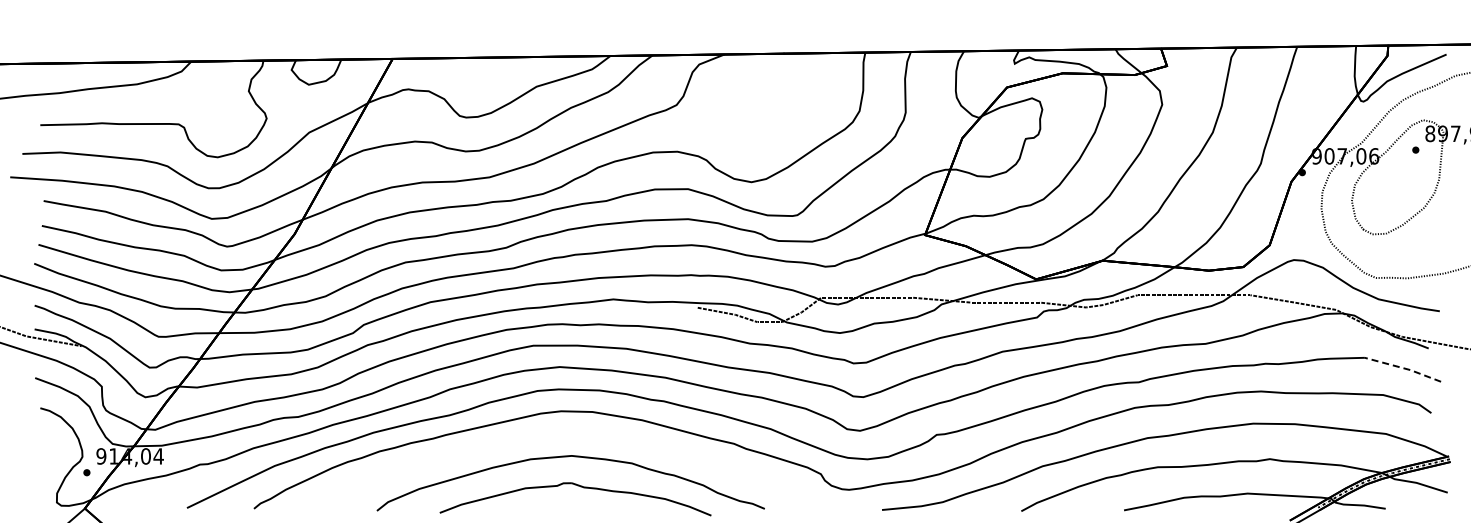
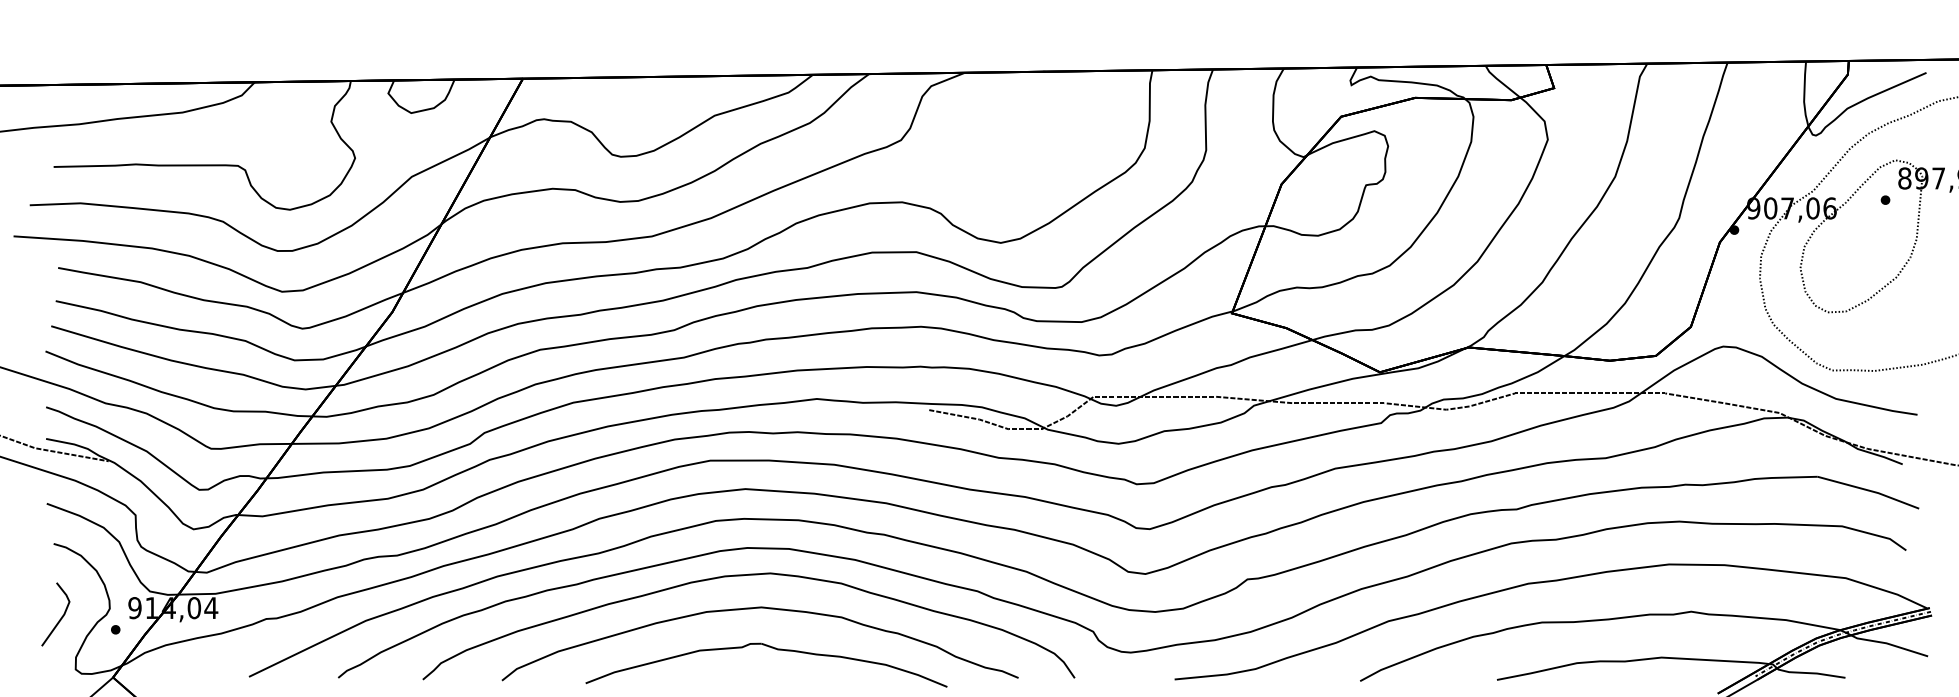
line: (1403, 368) -> (1869, 491), dashed -> solid
curve: (562, 432) -> (749, 576), added
line: (45, 463) -> (60, 617), added

